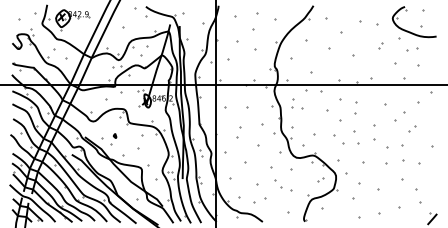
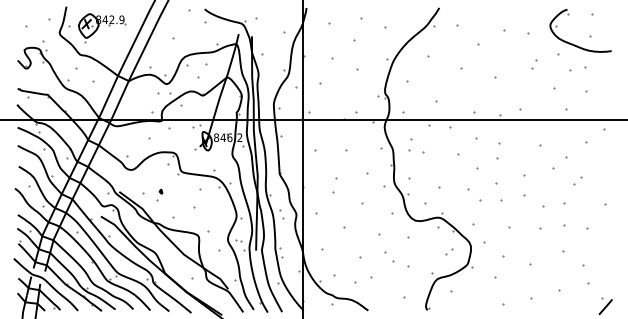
part: (113, 138) -> (159, 194), size x0.71

